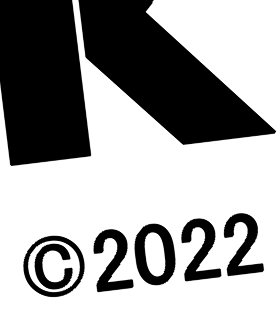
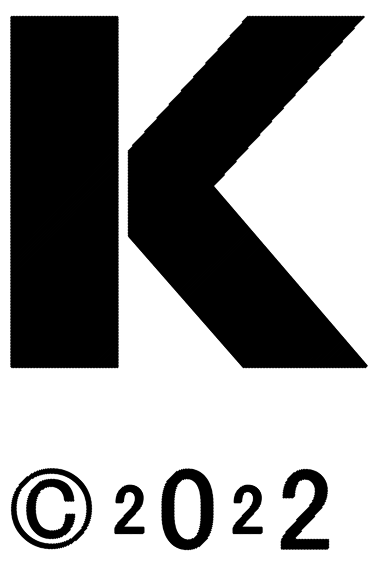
part: (199, 249) -> (247, 509), size x0.6
part: (111, 259) -> (129, 509), size x0.6

